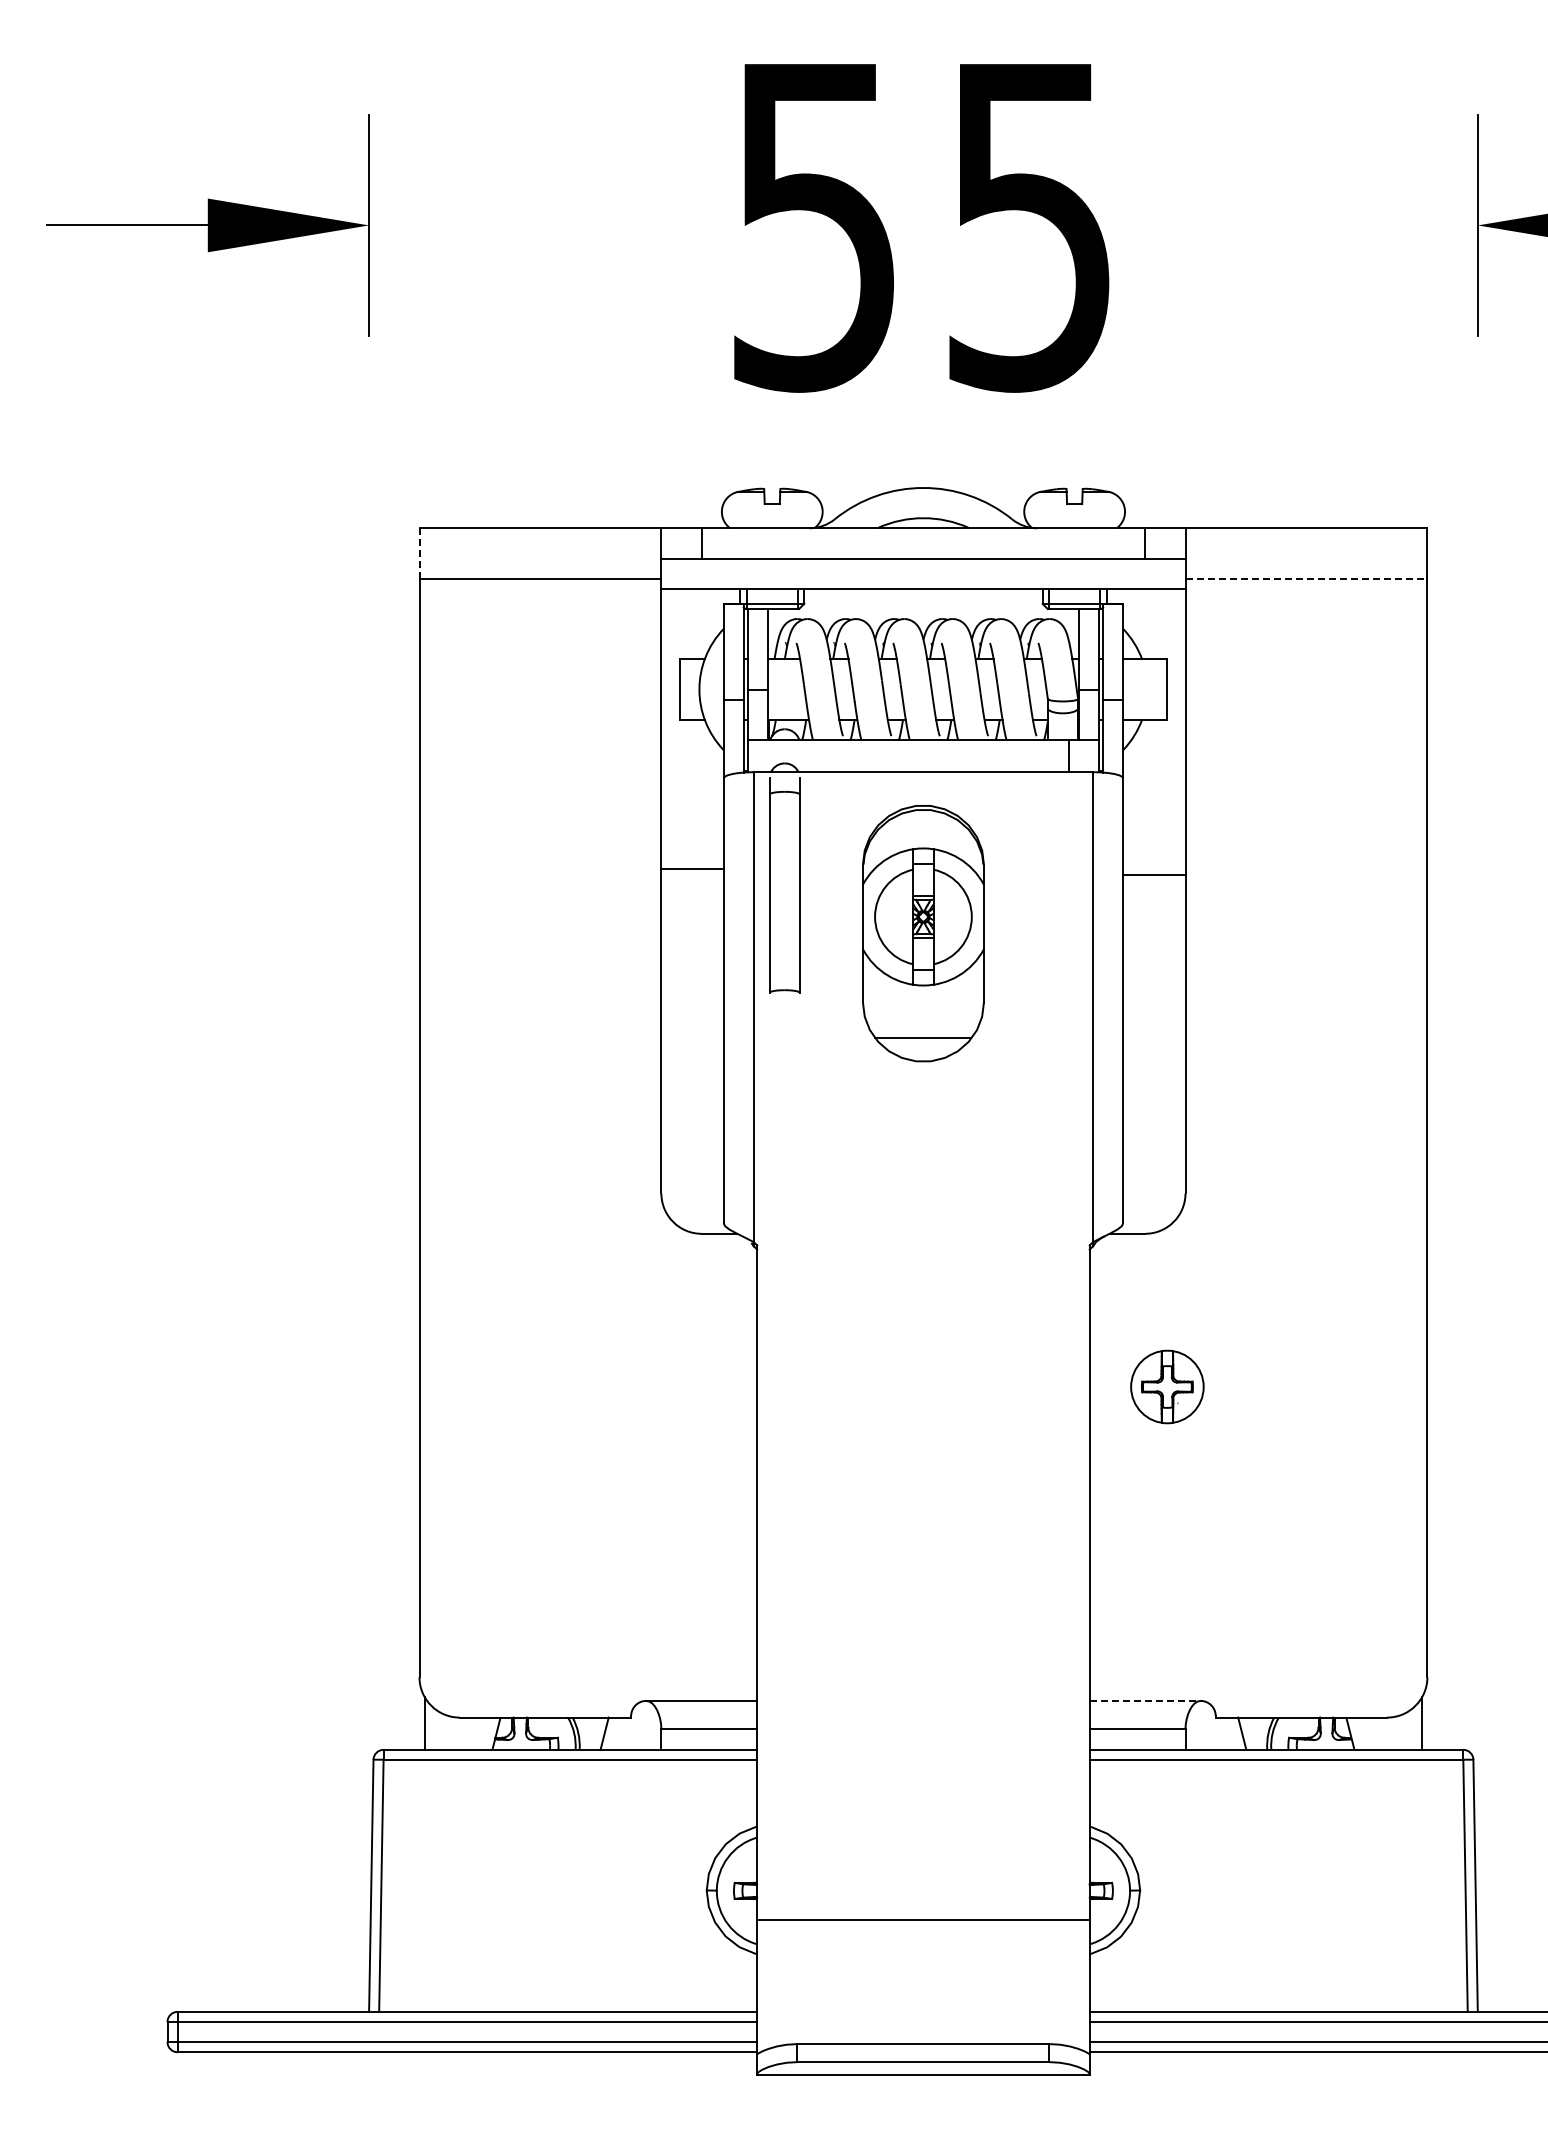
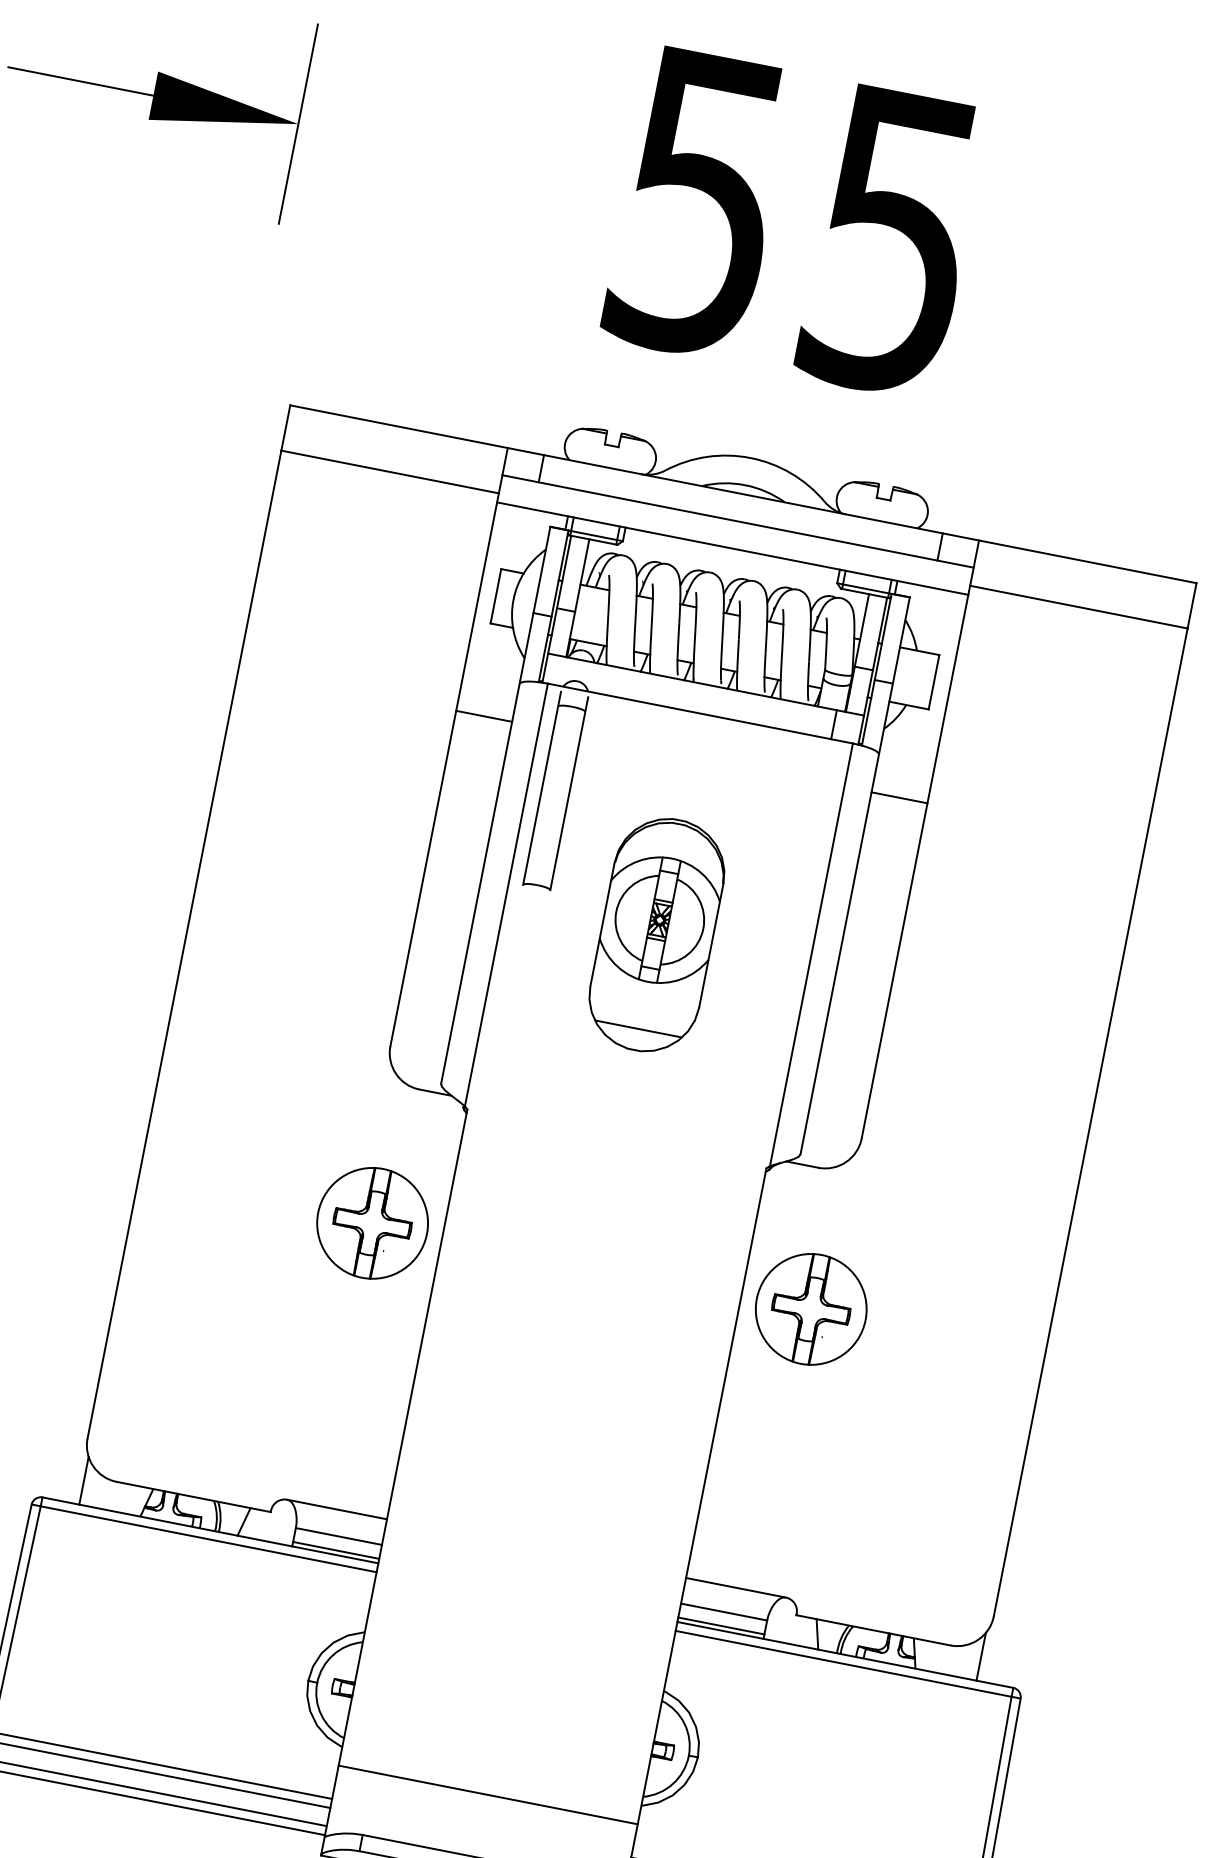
line: (419, 553) -> (285, 428), dashed -> solid
line: (1306, 578) -> (1078, 606), dashed -> solid
line: (692, 868) -> (484, 716), moved
line: (1154, 874) -> (899, 797), moved
part: (923, 933) -> (656, 935), moved
part: (679, 1386) -> (372, 1222), added
part: (1167, 1386) -> (811, 1308), size x1.67
line: (1145, 1700) -> (736, 1587), dashed -> solid
line: (709, 1744) -> (336, 1550), added
line: (1137, 1744) -> (721, 1625), added
line: (923, 1919) -> (488, 1794), moved

